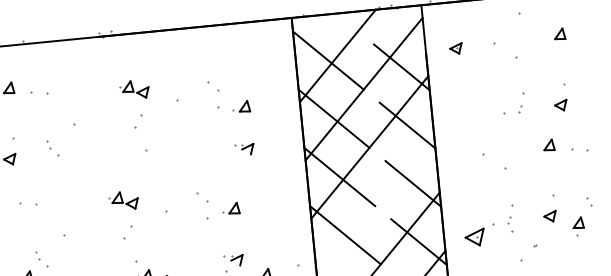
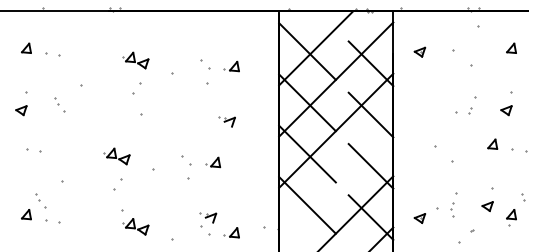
part: (241, 106) -> (231, 66), moved
part: (231, 208) -> (213, 162), moved
part: (474, 237) -> (419, 218), size x0.62

